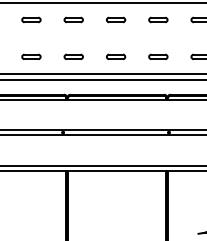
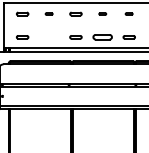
part: (30, 19) -> (48, 13), size x0.6
part: (115, 19) -> (102, 13), size x0.6
part: (157, 19) -> (128, 13), size x0.6
part: (30, 57) -> (48, 37), removed
part: (115, 57) -> (102, 37), size x1.6

